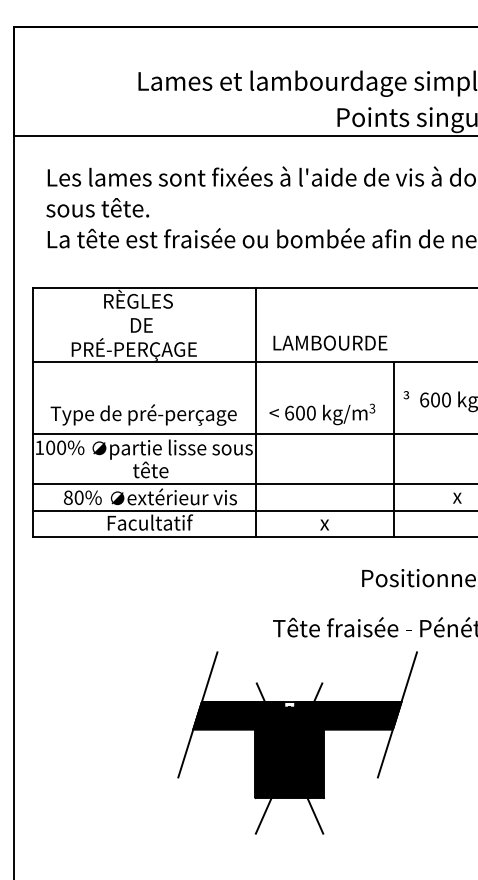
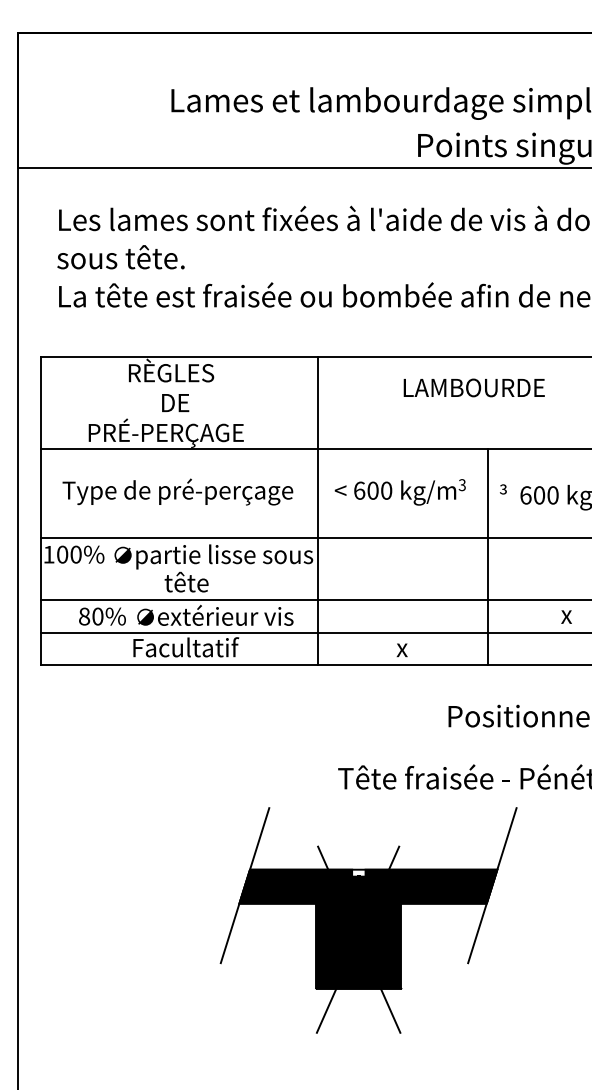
text: (329, 342) -> (473, 387), moved
text: (143, 414) -> (177, 491), moved
text: (321, 414) -> (399, 492), moved

